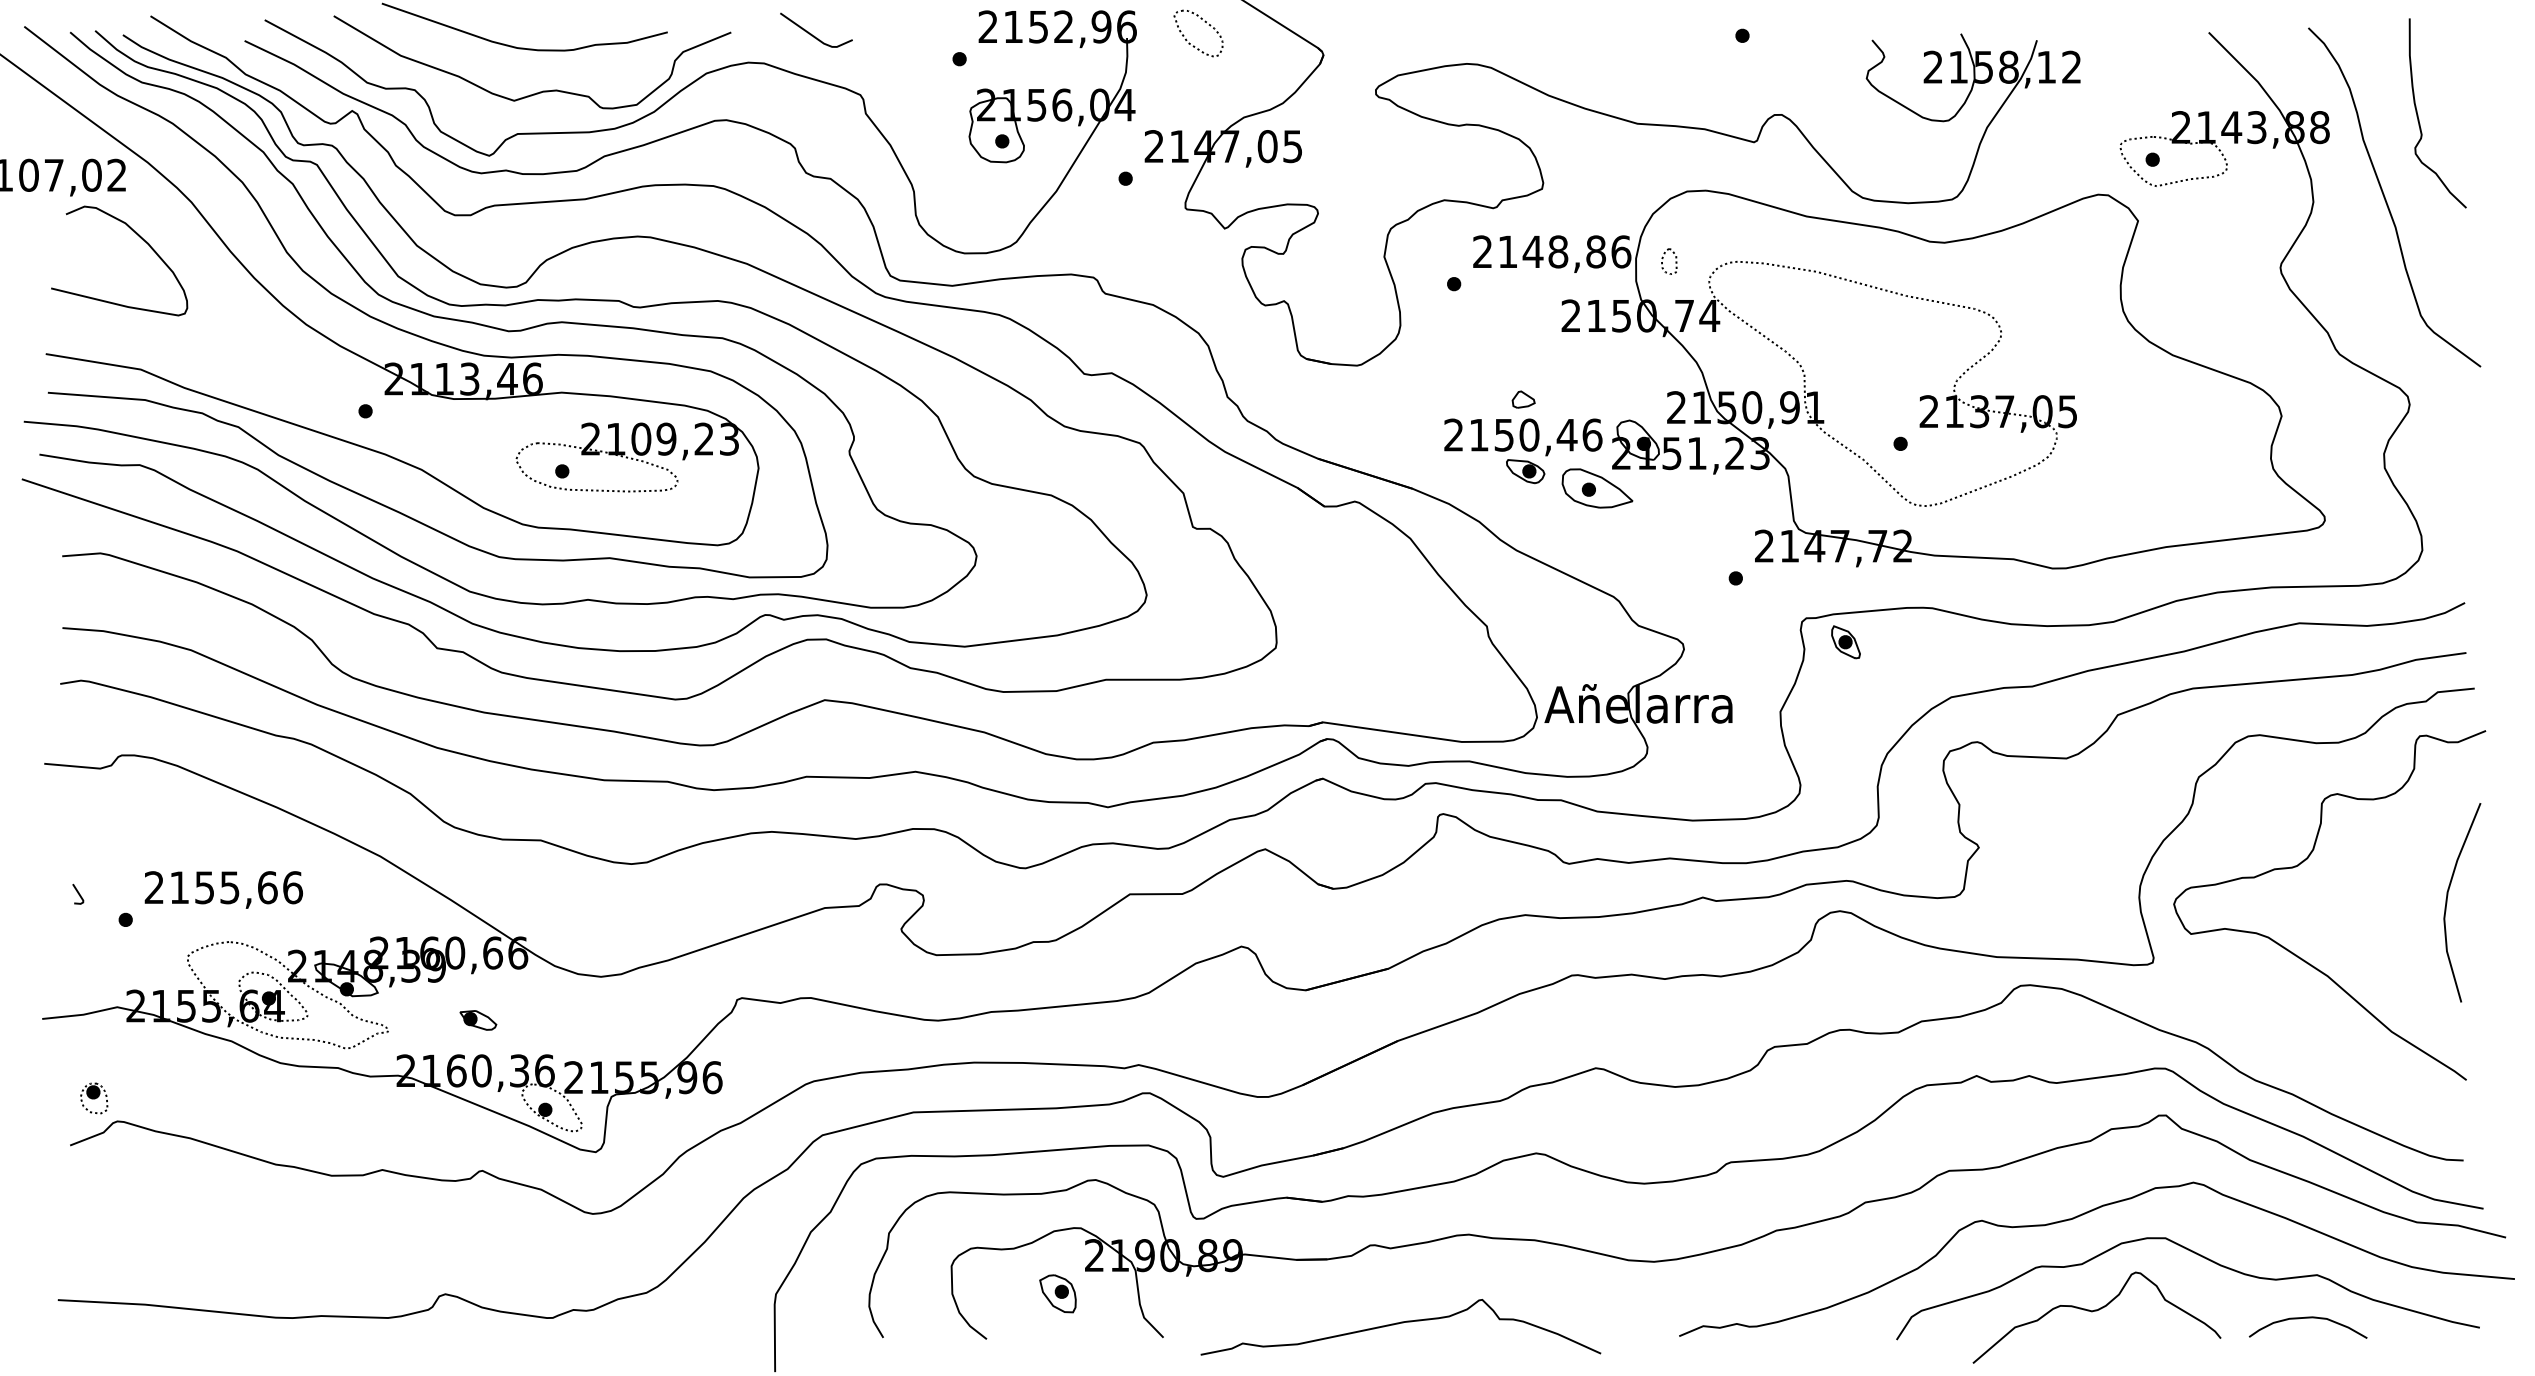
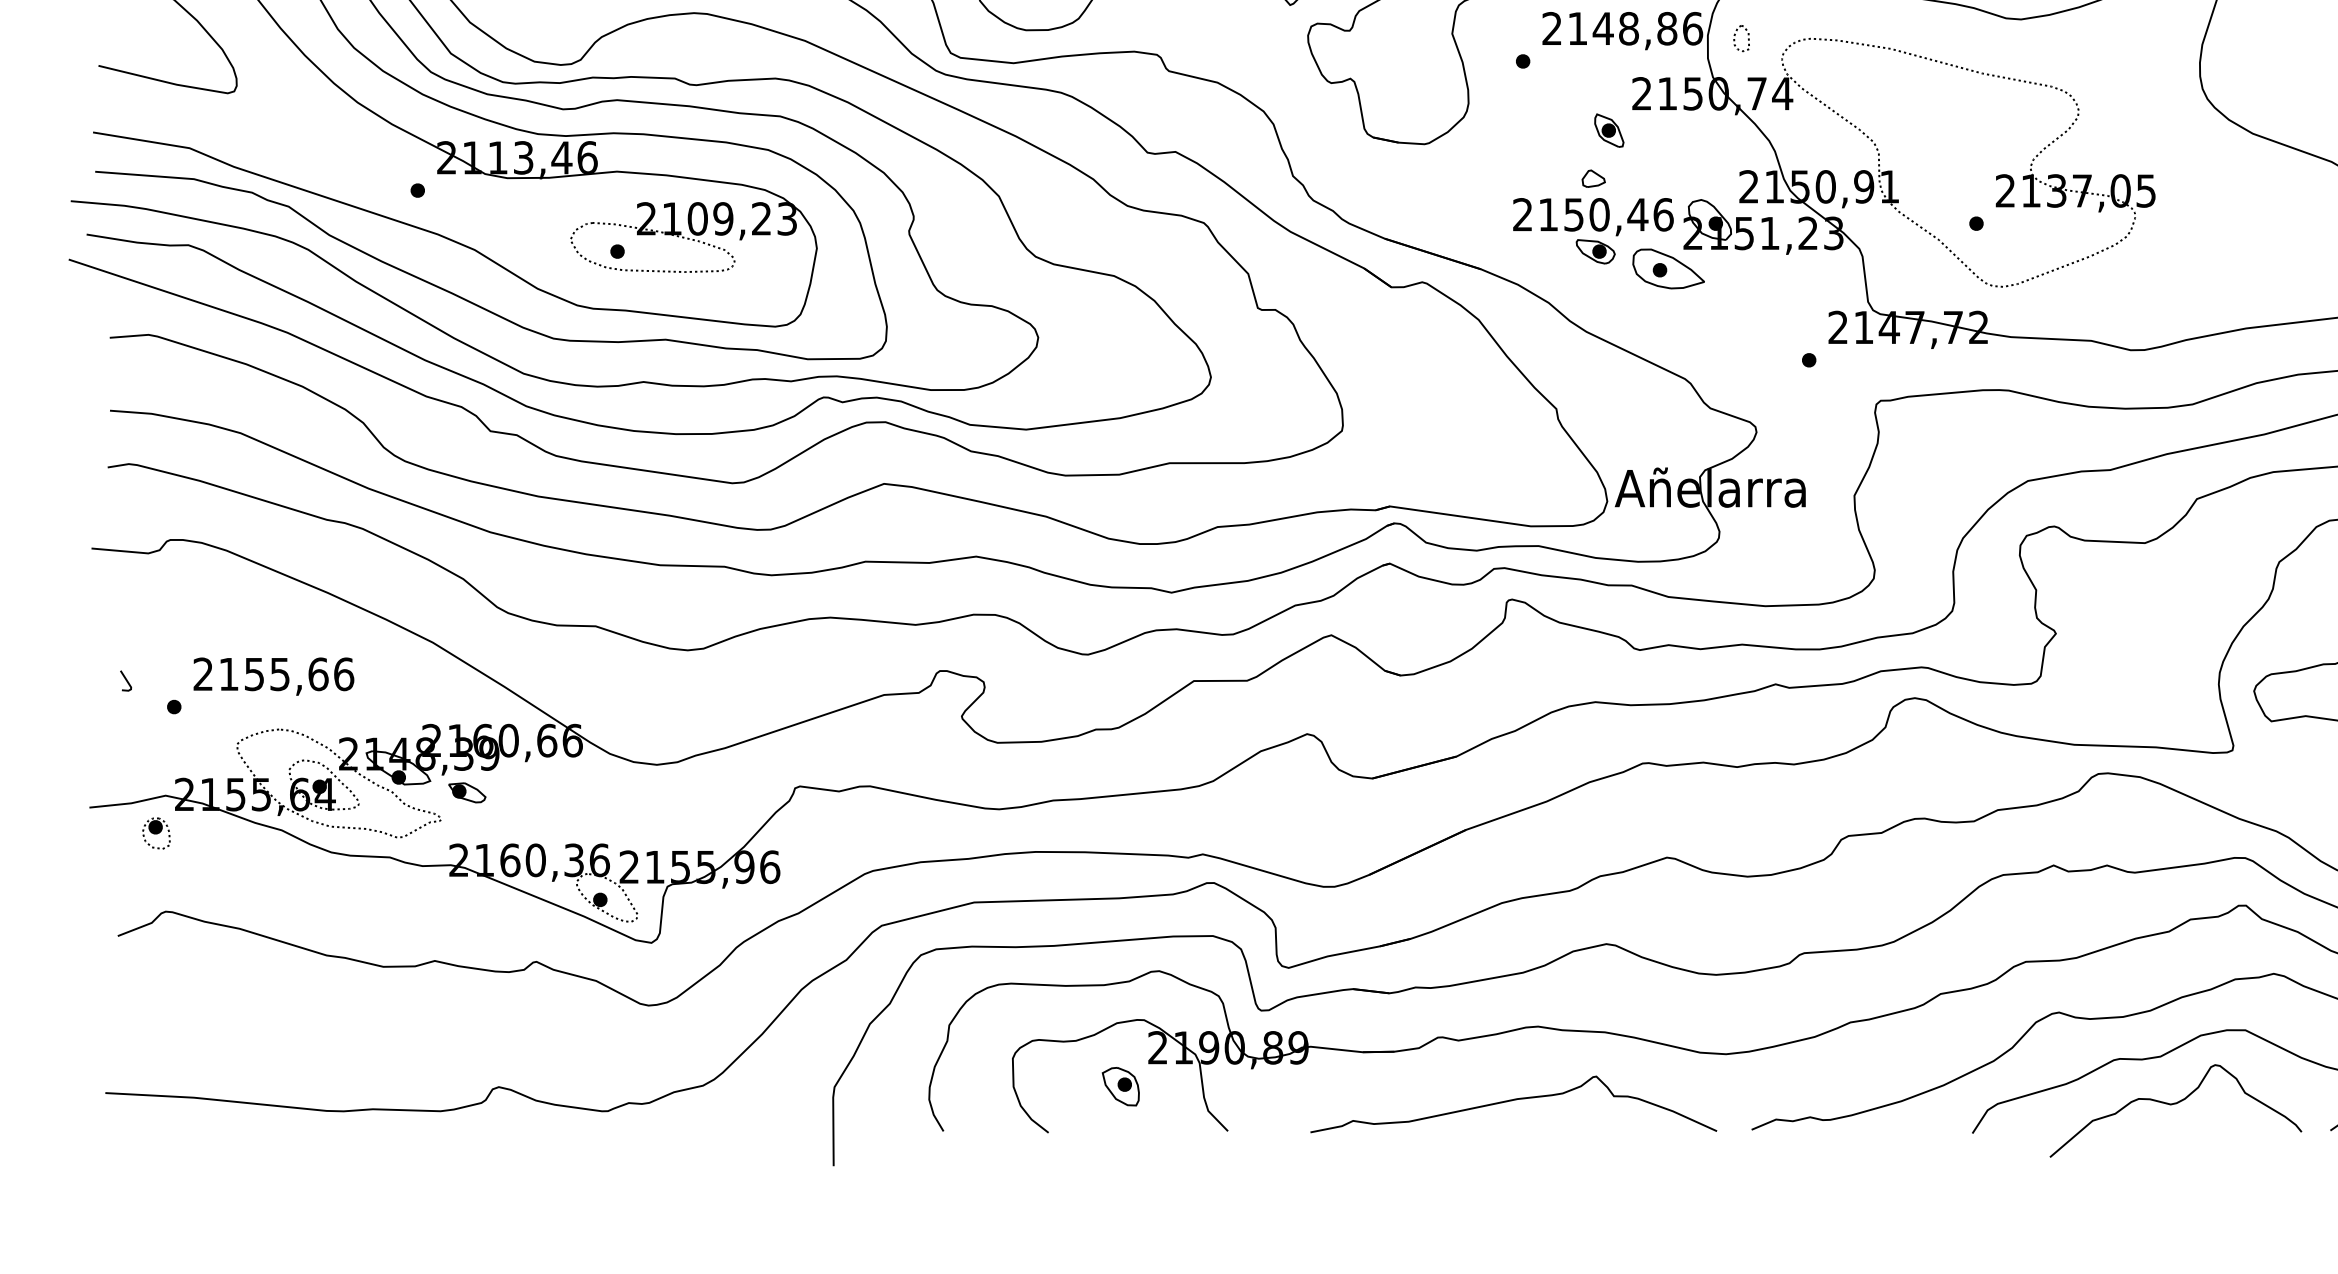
part: (1845, 642) -> (1608, 130), moved
part: (478, 1020) -> (467, 792), moved
part: (94, 1098) -> (156, 833), moved
curve: (1398, 1324) -> (1511, 1101), moved

